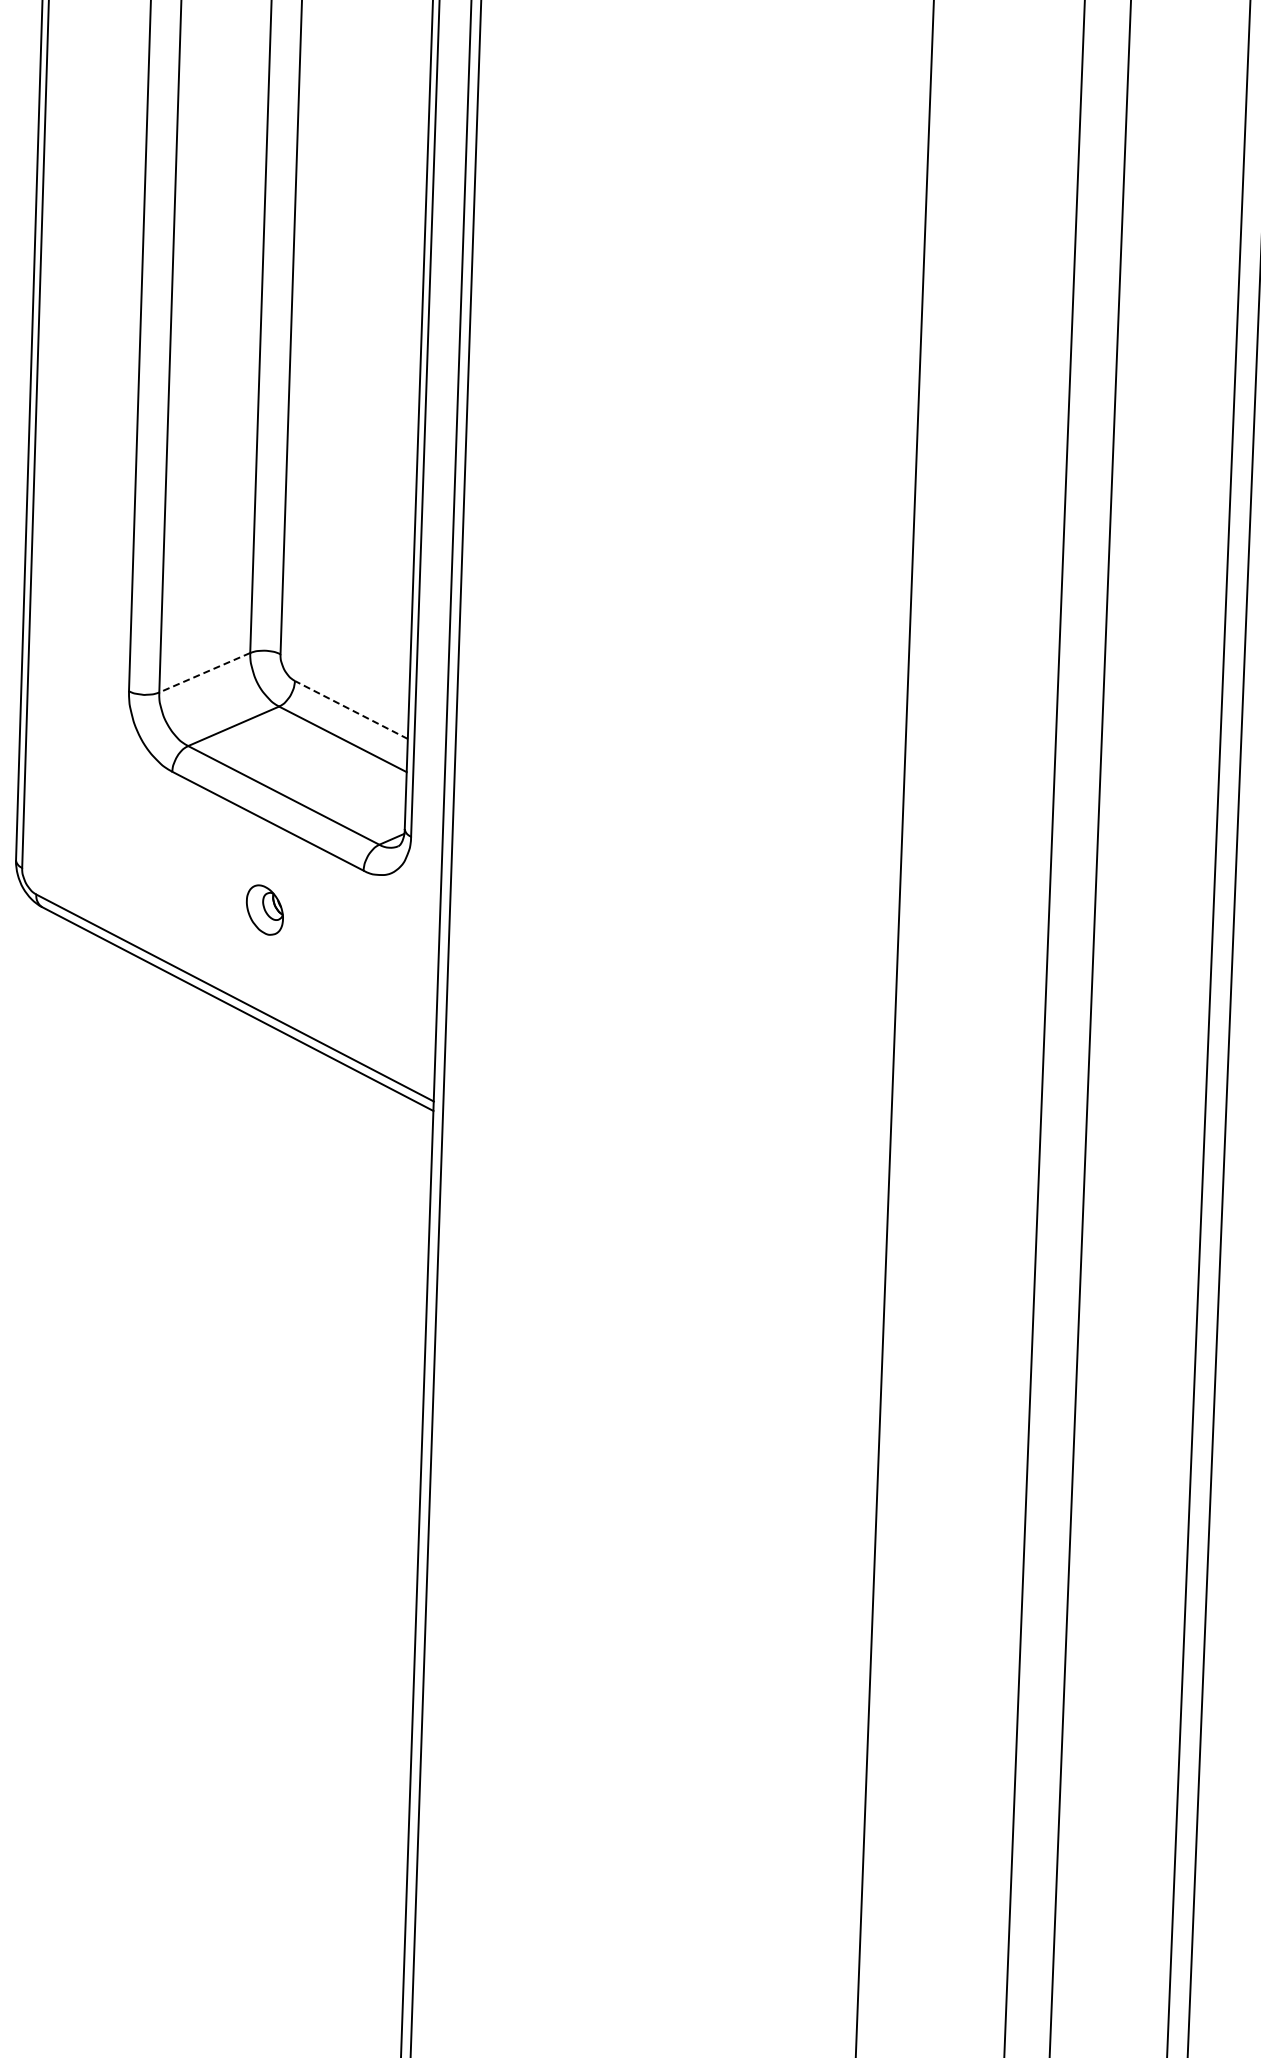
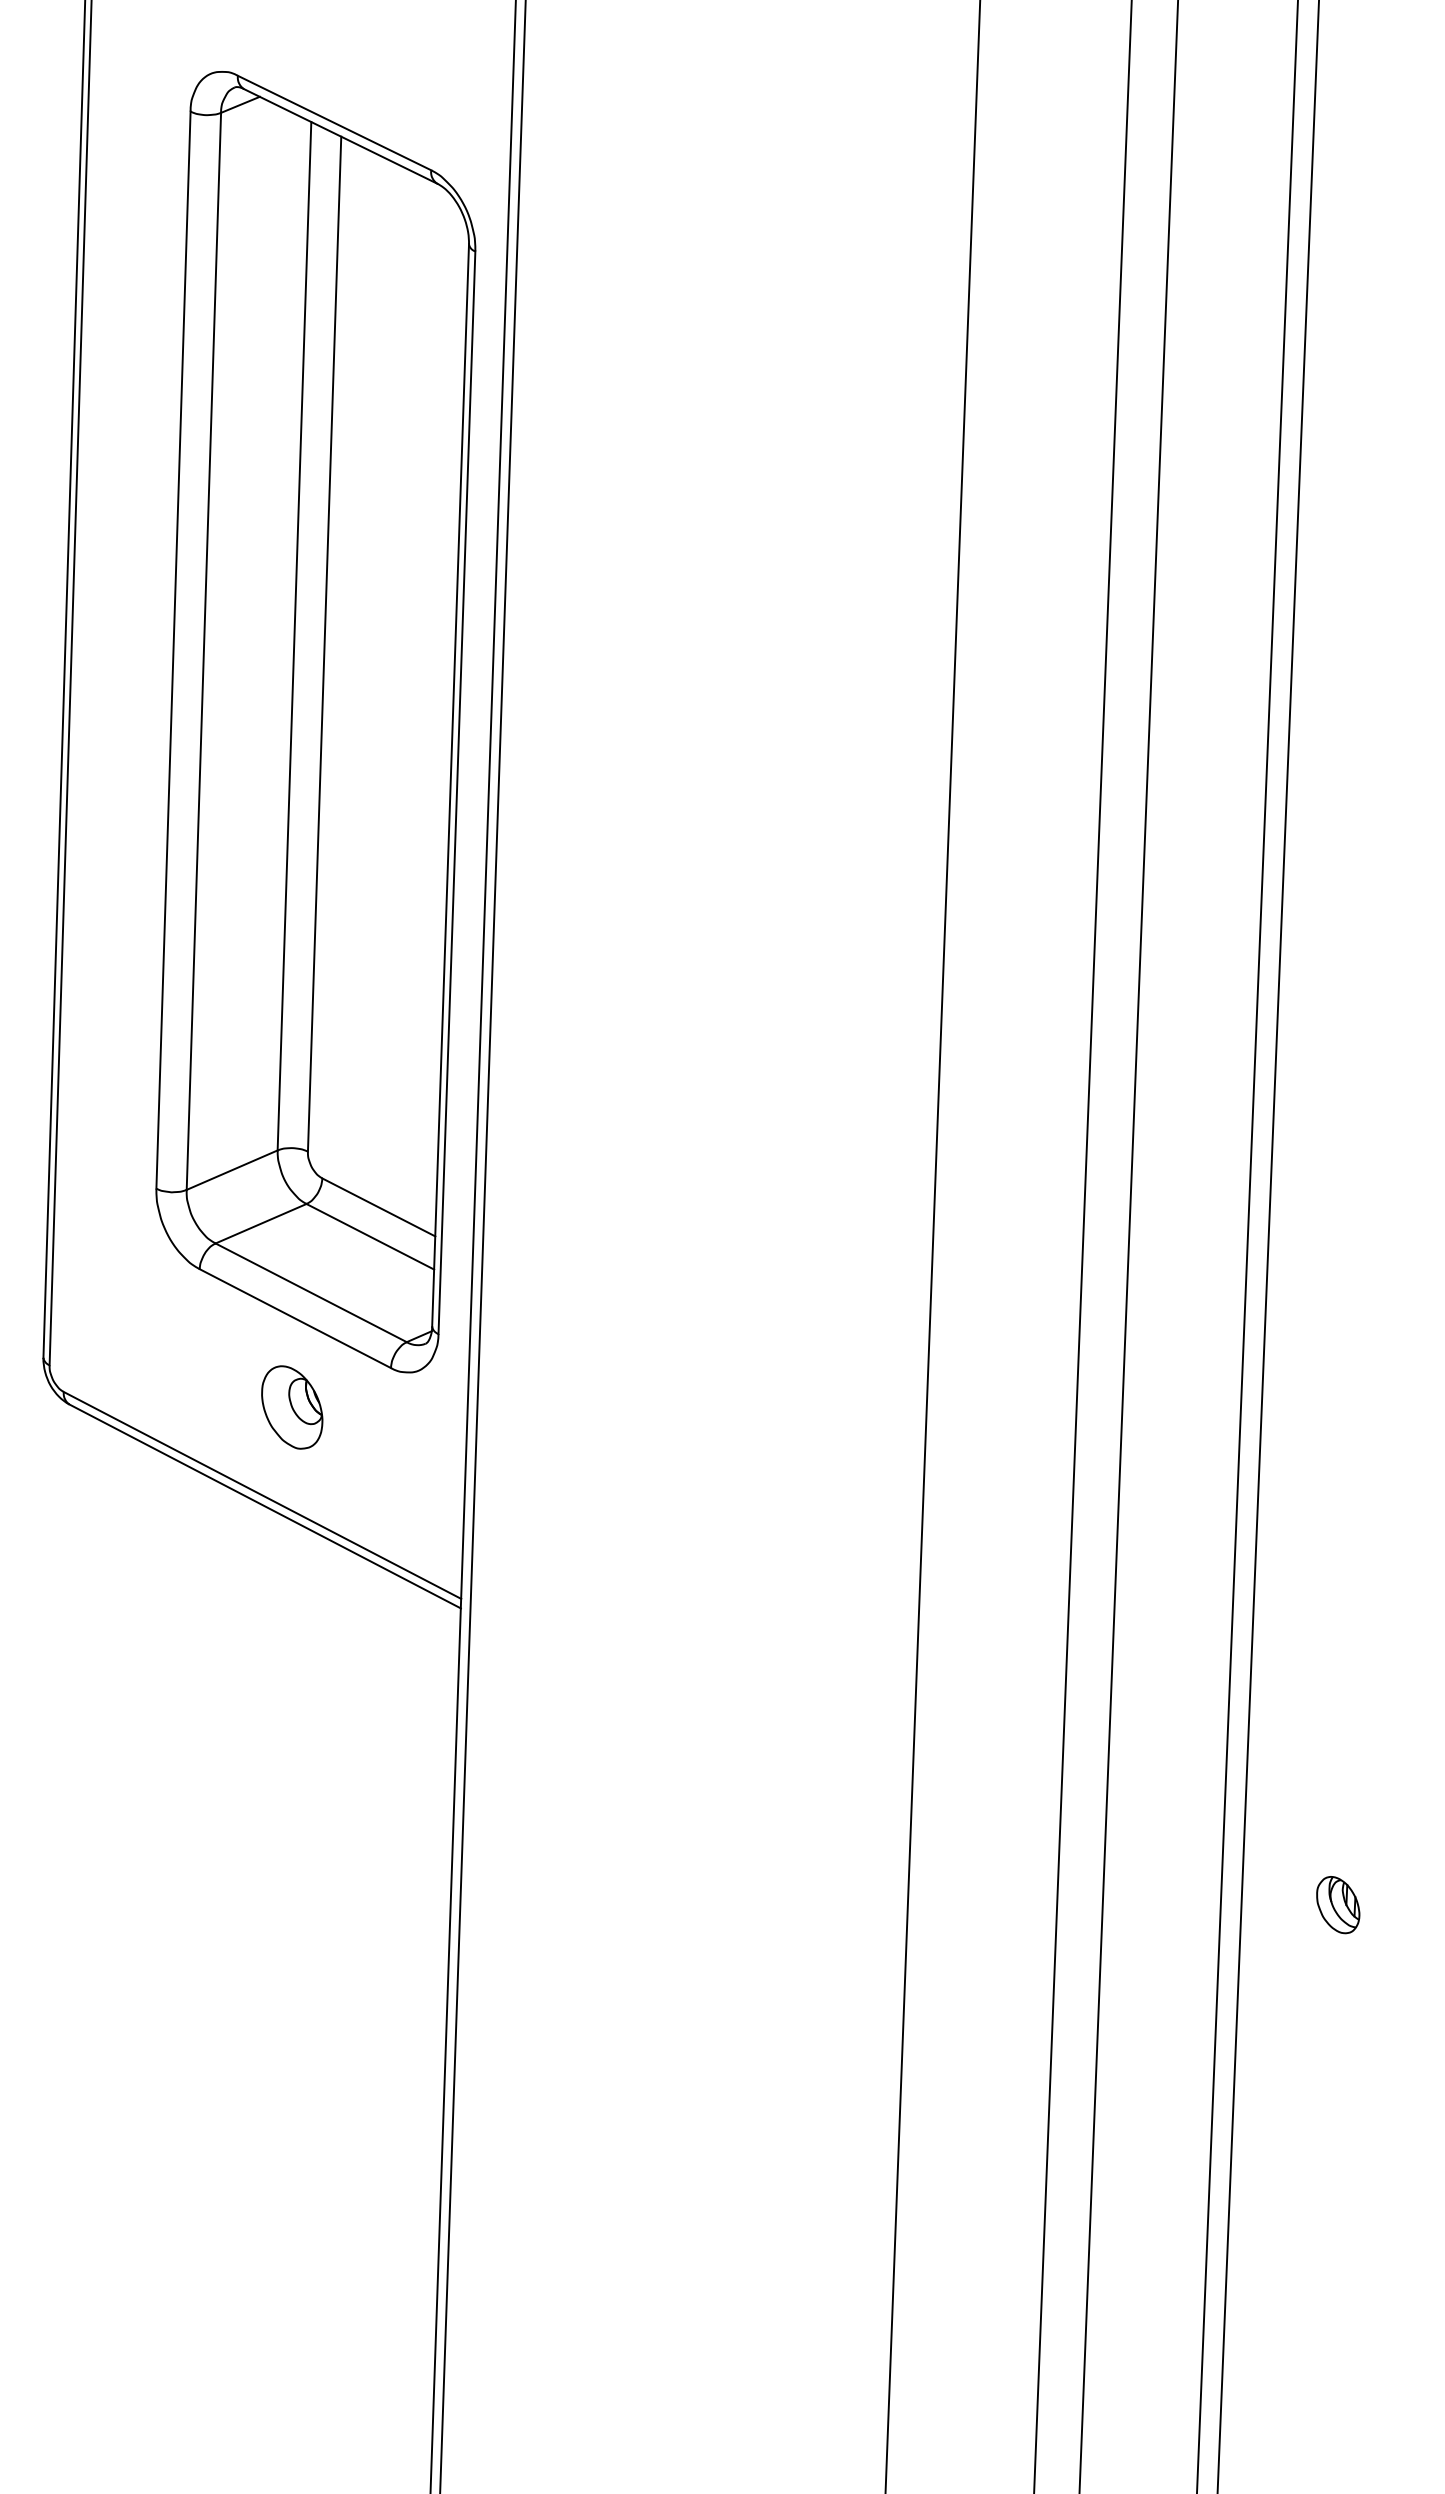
line: (205, 673) -> (232, 1170), dashed -> solid
line: (351, 710) -> (378, 1207), dashed -> solid
part: (265, 910) -> (292, 1407), size x1.67

